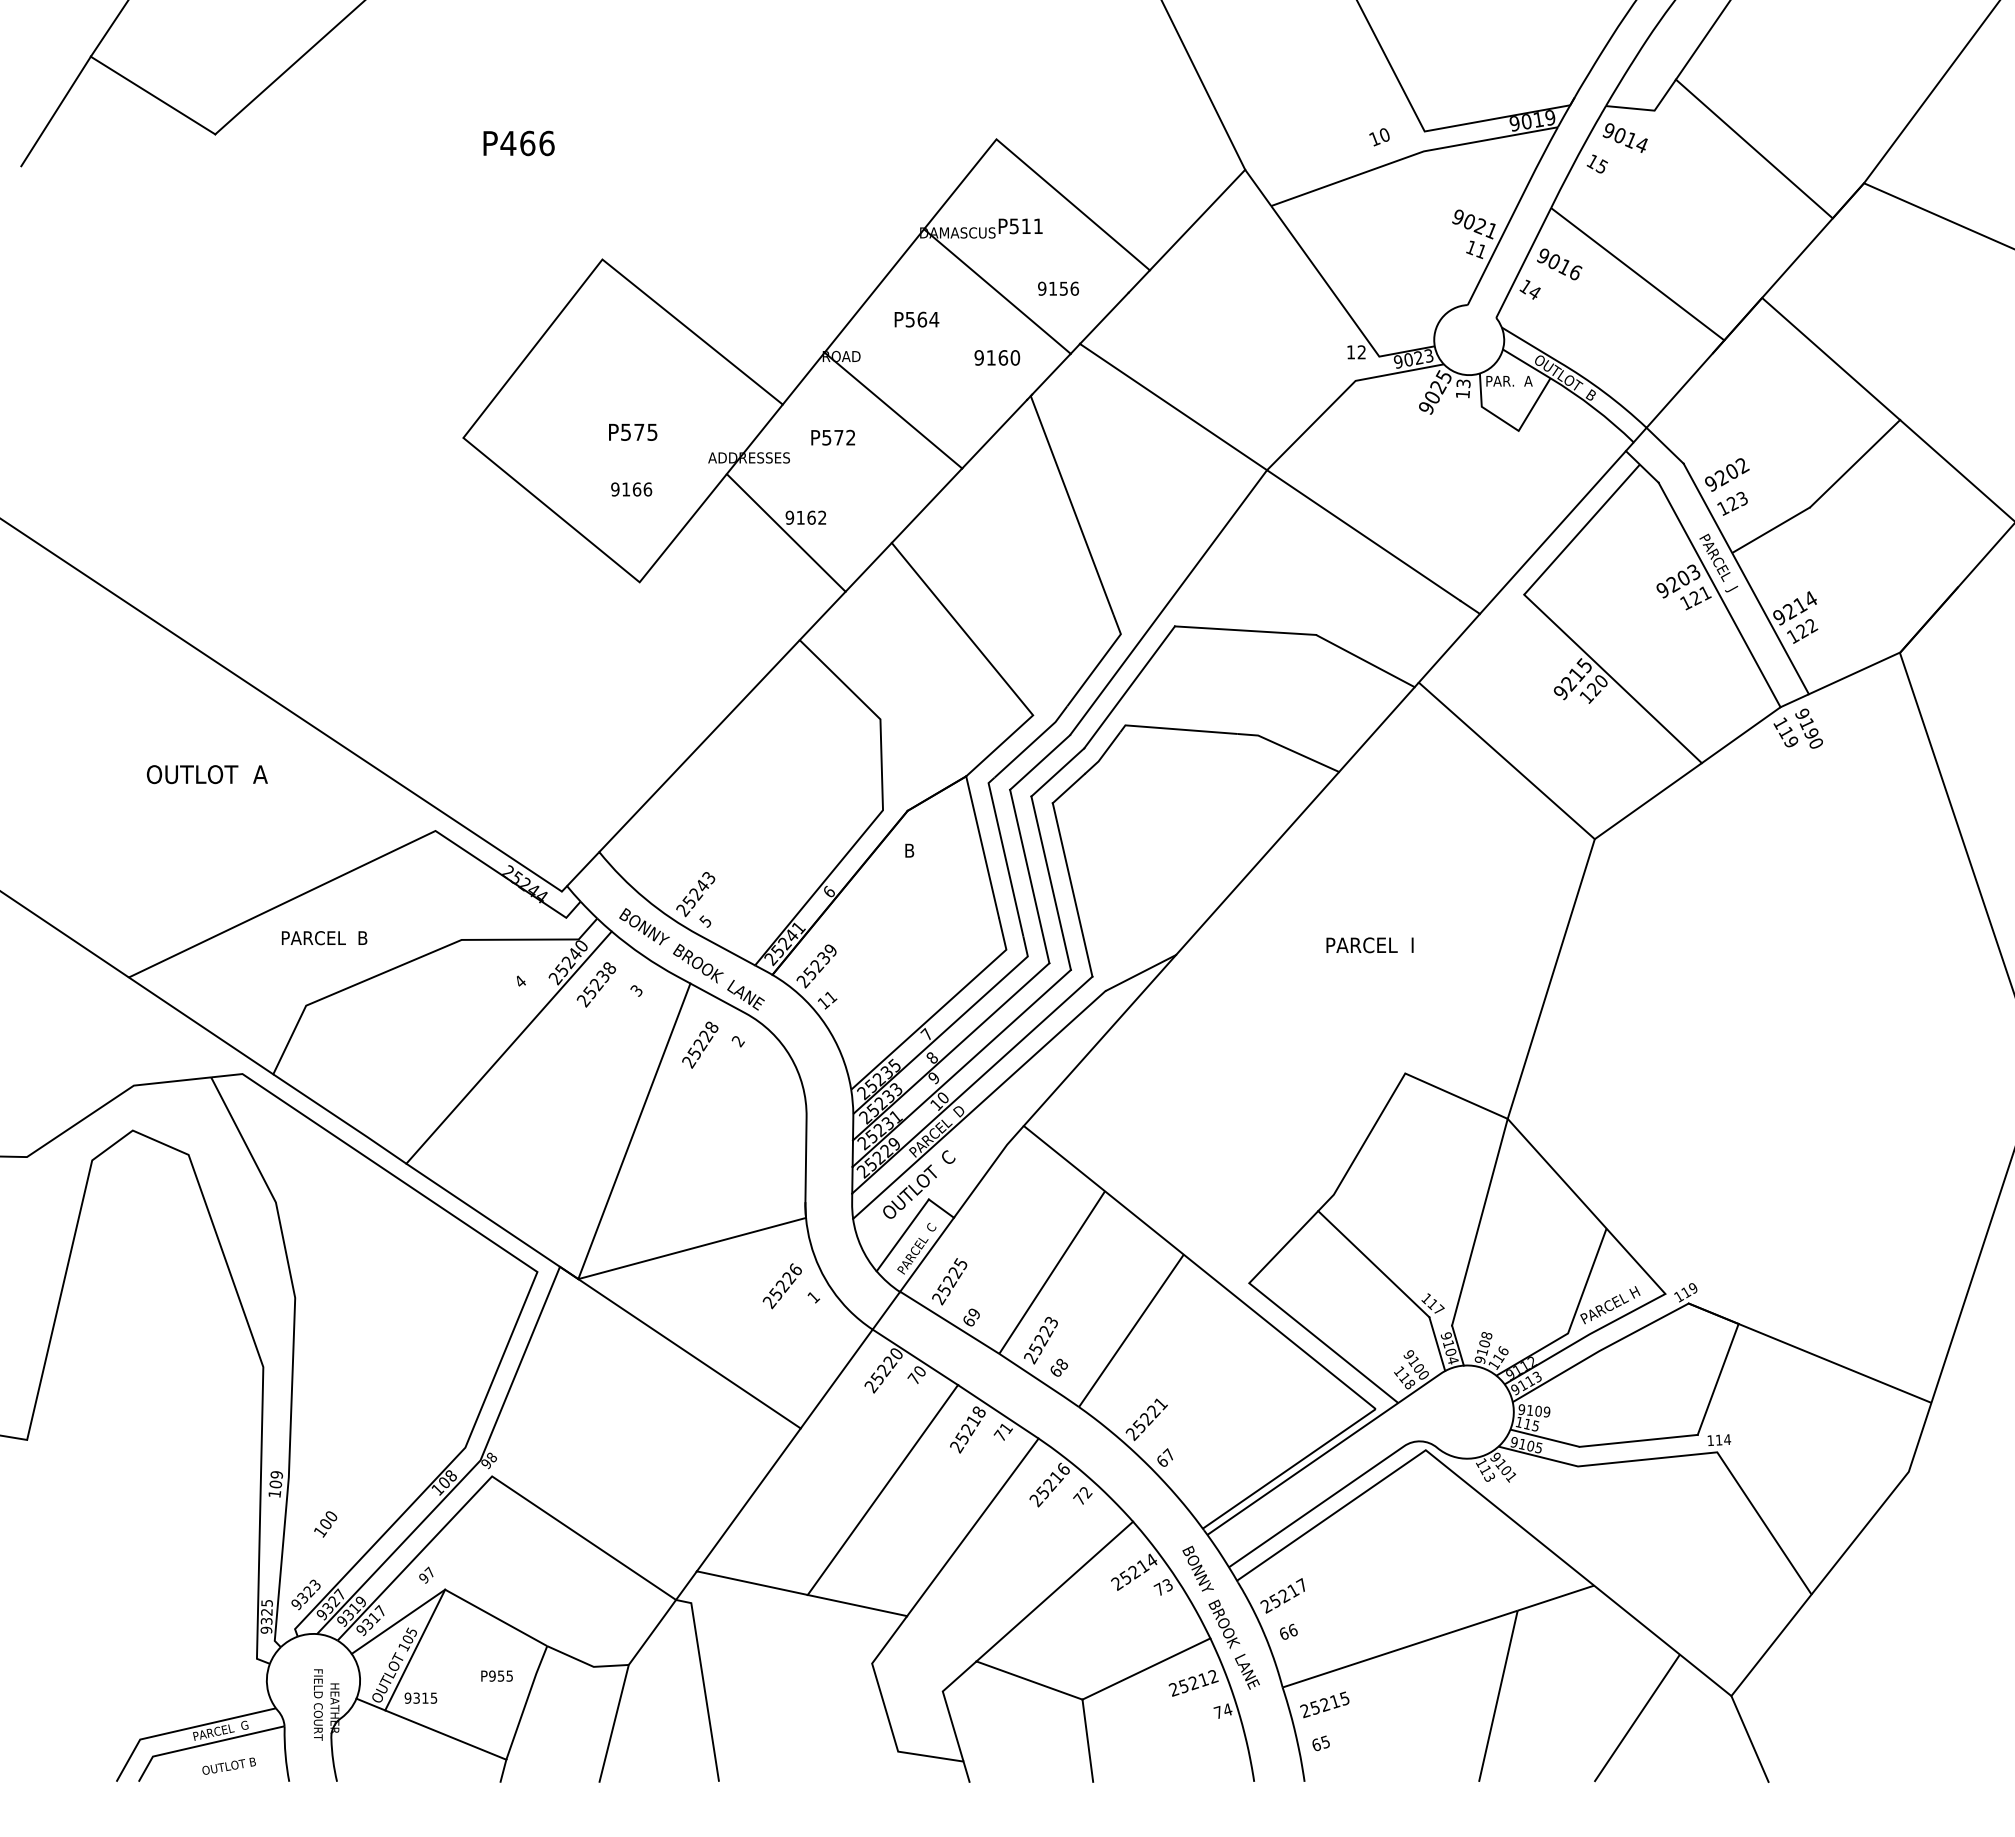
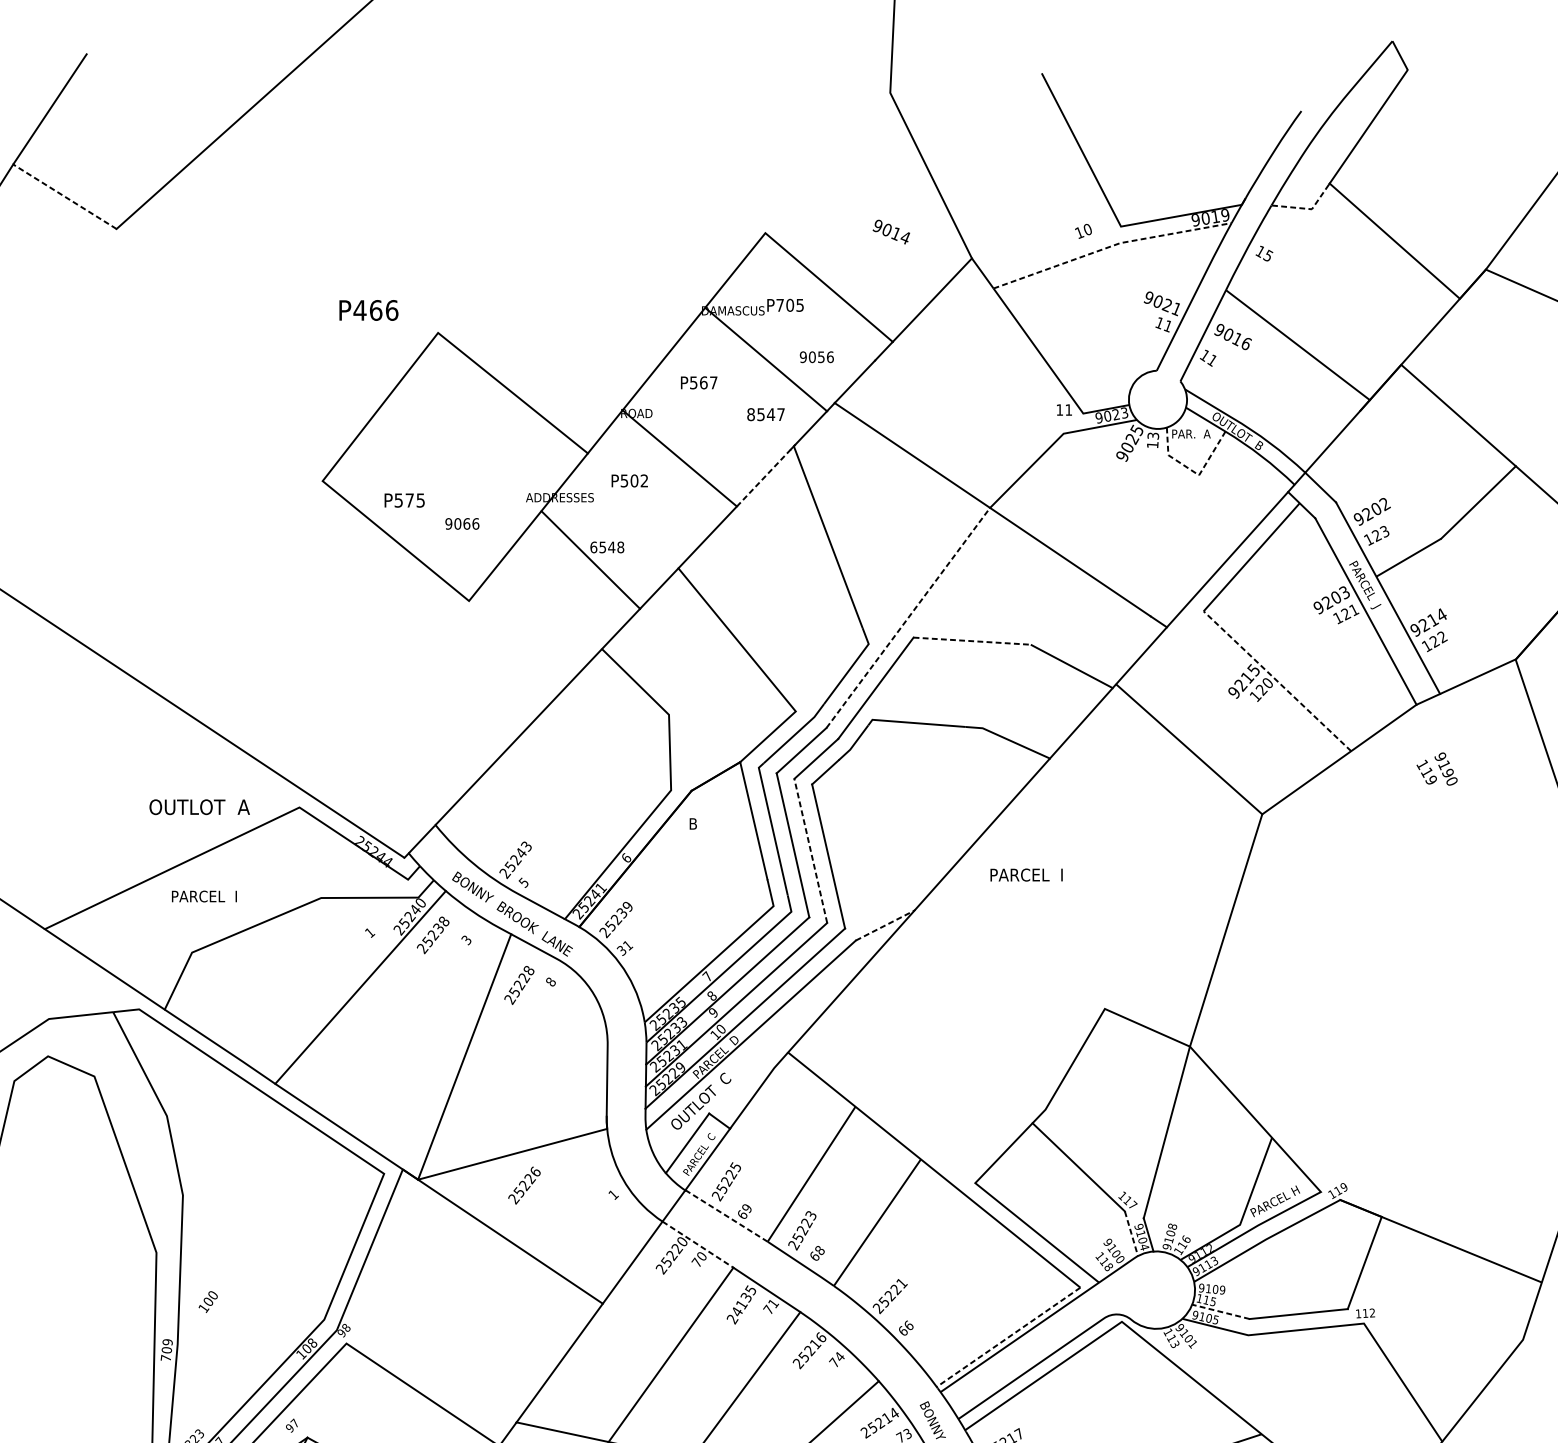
line: (152, 95) -> (64, 196), solid -> dashed
line: (1648, 110) -> (1306, 209), solid -> dashed
text: (1624, 137) -> (890, 231), moved
text: (518, 143) -> (368, 310), moved
line: (1412, 155) -> (1110, 246), solid -> dashed
text: (1025, 226) -> (789, 305), P511 -> P705
text: (1052, 288) -> (811, 357), 9156 -> 9056
text: (1534, 292) -> (1212, 360), 14 -> 11
text: (934, 319) -> (713, 382), P564 -> P567
text: (1361, 352) -> (1068, 410), 12 -> 11
text: (997, 357) -> (766, 414), 9160 -> 8547
line: (1512, 426) -> (1193, 471), solid -> dashed
text: (633, 432) -> (404, 500), moved
line: (994, 433) -> (763, 477), solid -> dashed
text: (838, 437) -> (634, 480), P572 -> P502
text: (626, 489) -> (458, 523), 9166 -> 9066
text: (805, 517) -> (606, 547), 9162 -> 6548
line: (1169, 602) -> (909, 617), solid -> dashed
line: (1245, 630) -> (972, 641), solid -> dashed
line: (1612, 678) -> (1276, 680), solid -> dashed
text: (1797, 728) -> (1436, 768), moved
text: (206, 774) -> (198, 807), moved
line: (1051, 883) -> (811, 851), solid -> dashed
text: (363, 937) -> (239, 895), PARCEL  B -> PARCEL  I
text: (1369, 945) -> (1026, 875), moved
line: (1142, 972) -> (886, 925), solid -> dashed
text: (520, 981) -> (370, 932), 4 -> 1
text: (823, 1003) -> (621, 950), 11 -> 31
text: (737, 1041) -> (550, 982), 2 -> 8
text: (781, 1286) -> (523, 1185), moved
line: (948, 1321) -> (725, 1214), solid -> dashed
line: (1437, 1344) -> (1131, 1234), solid -> dashed
line: (915, 1357) -> (698, 1244), solid -> dashed
text: (970, 1425) -> (743, 1301), 25218 -> 24135
line: (1543, 1437) -> (1219, 1311), solid -> dashed
text: (1727, 1439) -> (1372, 1312), 114 -> 112
text: (1168, 1454) -> (908, 1325), 67 -> 66
line: (1288, 1469) -> (1007, 1337), solid -> dashed
text: (1085, 1492) -> (839, 1356), 72 -> 74
text: (274, 1493) -> (165, 1357), 109 -> 709
text: (325, 1524) -> (208, 1302), moved

